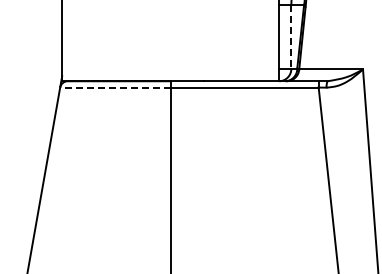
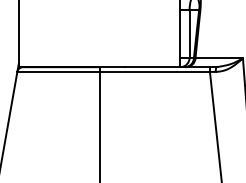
line: (291, 36) -> (189, 33), dashed -> solid
line: (114, 87) -> (57, 71), dashed -> solid

